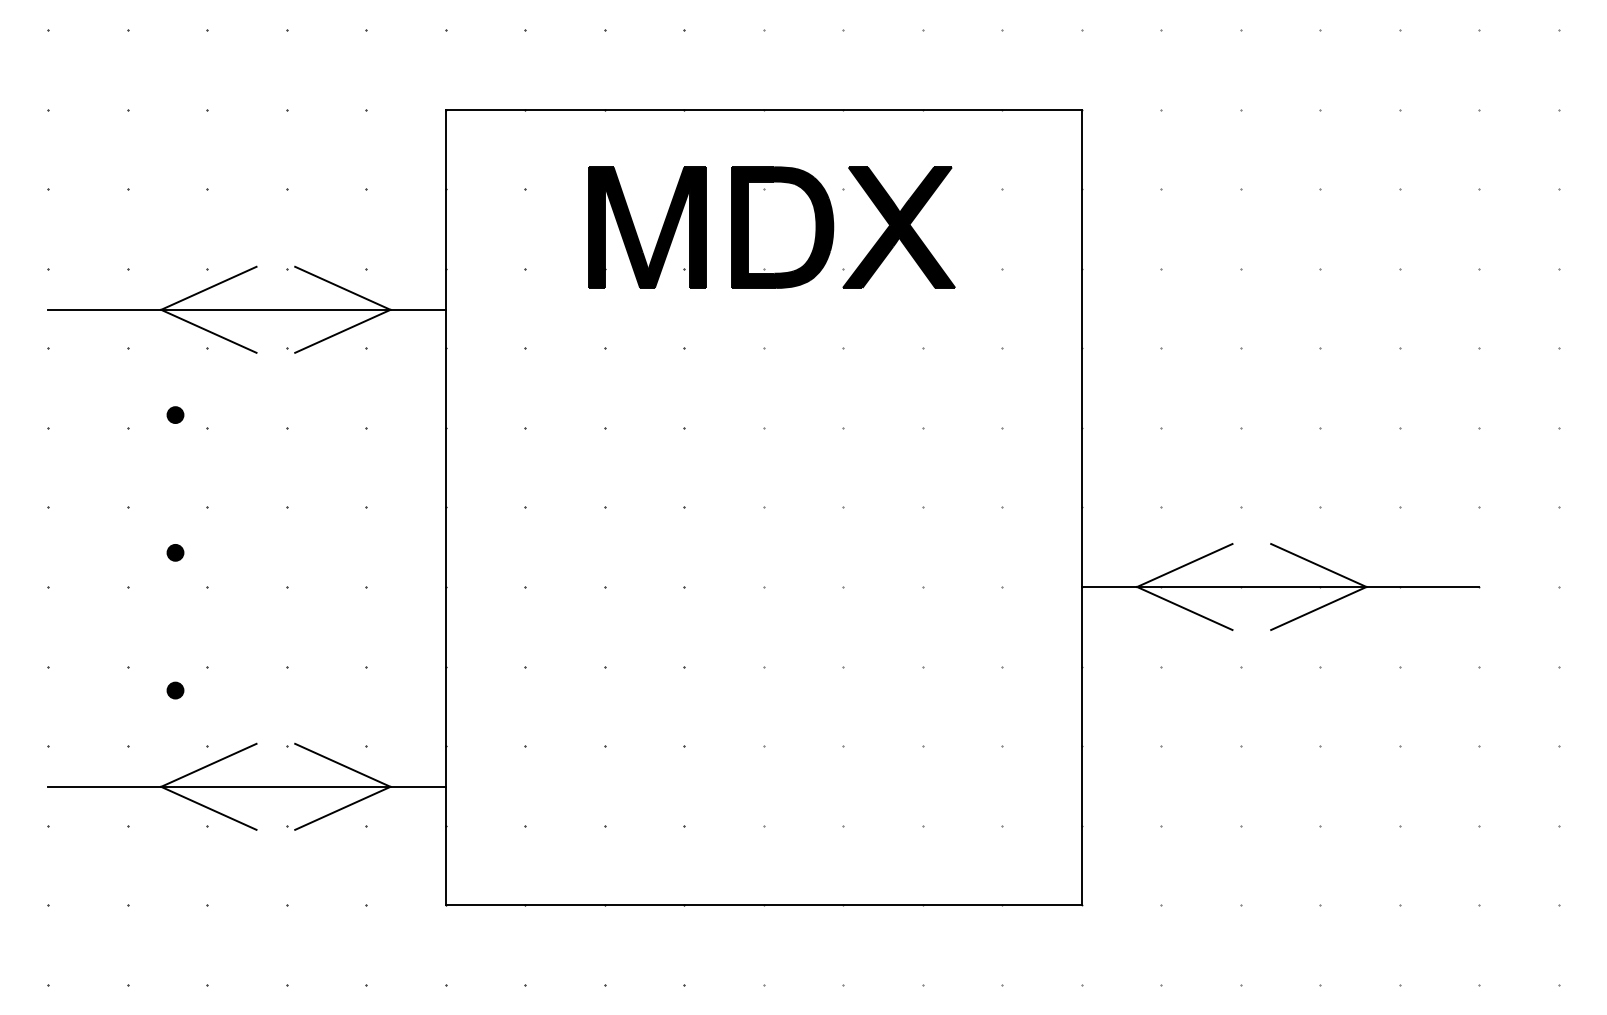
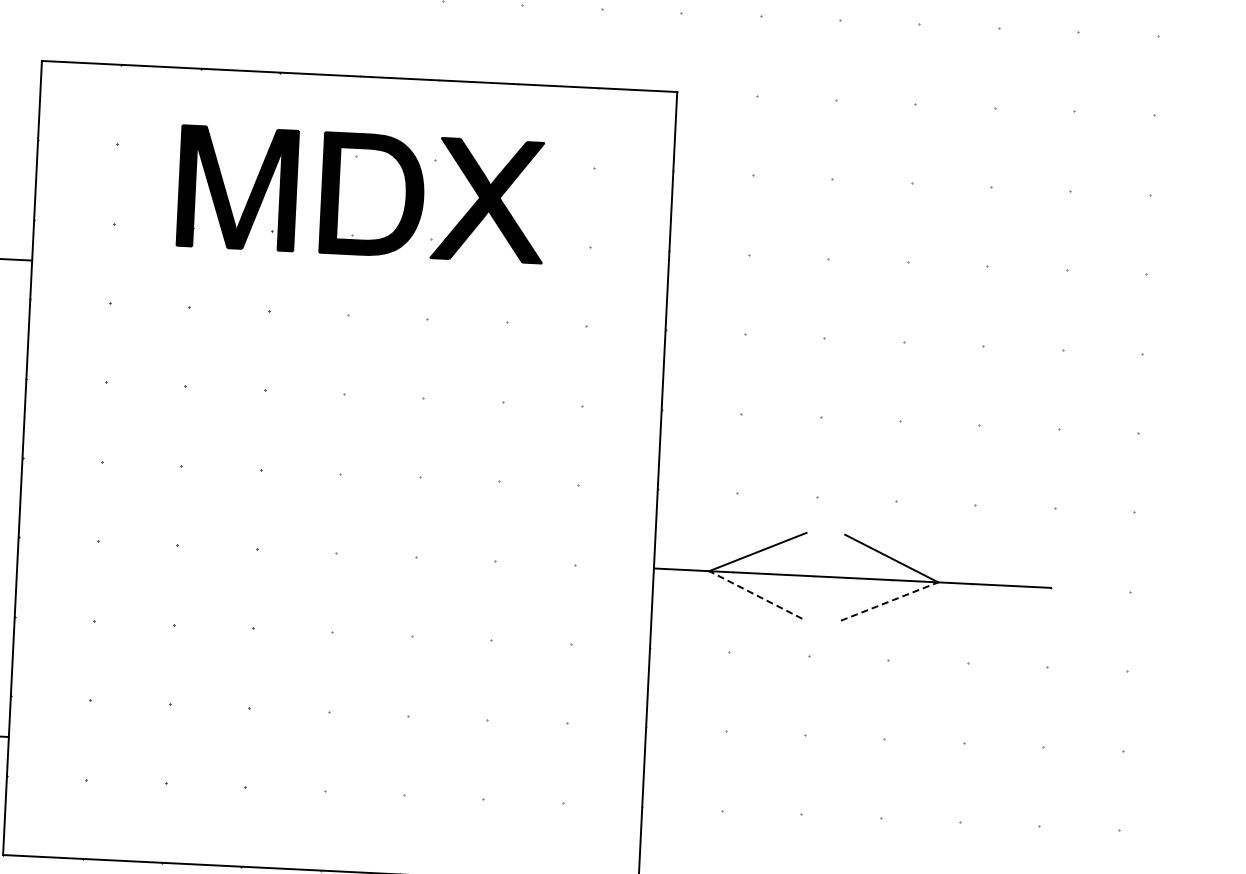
line: (1184, 608) -> (755, 594), solid -> dashed
line: (1319, 608) -> (890, 601), solid -> dashed

